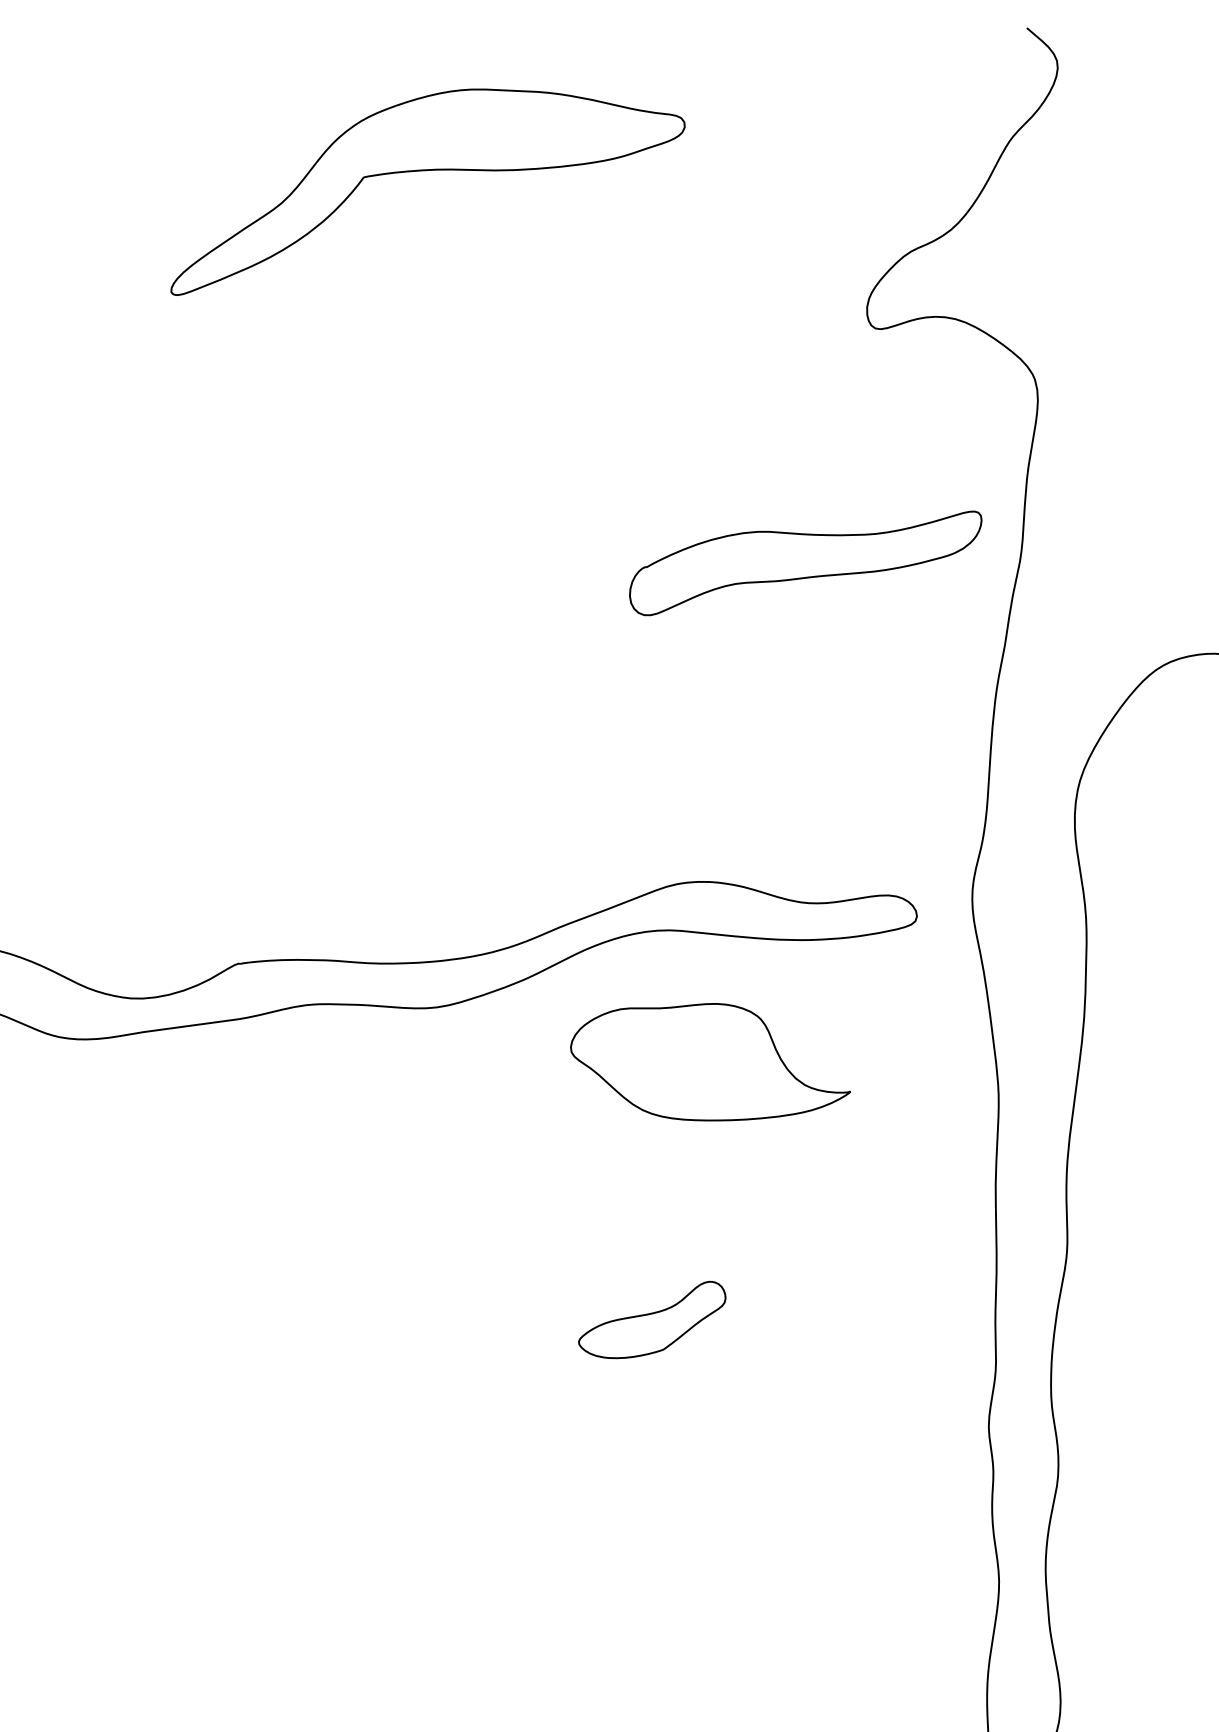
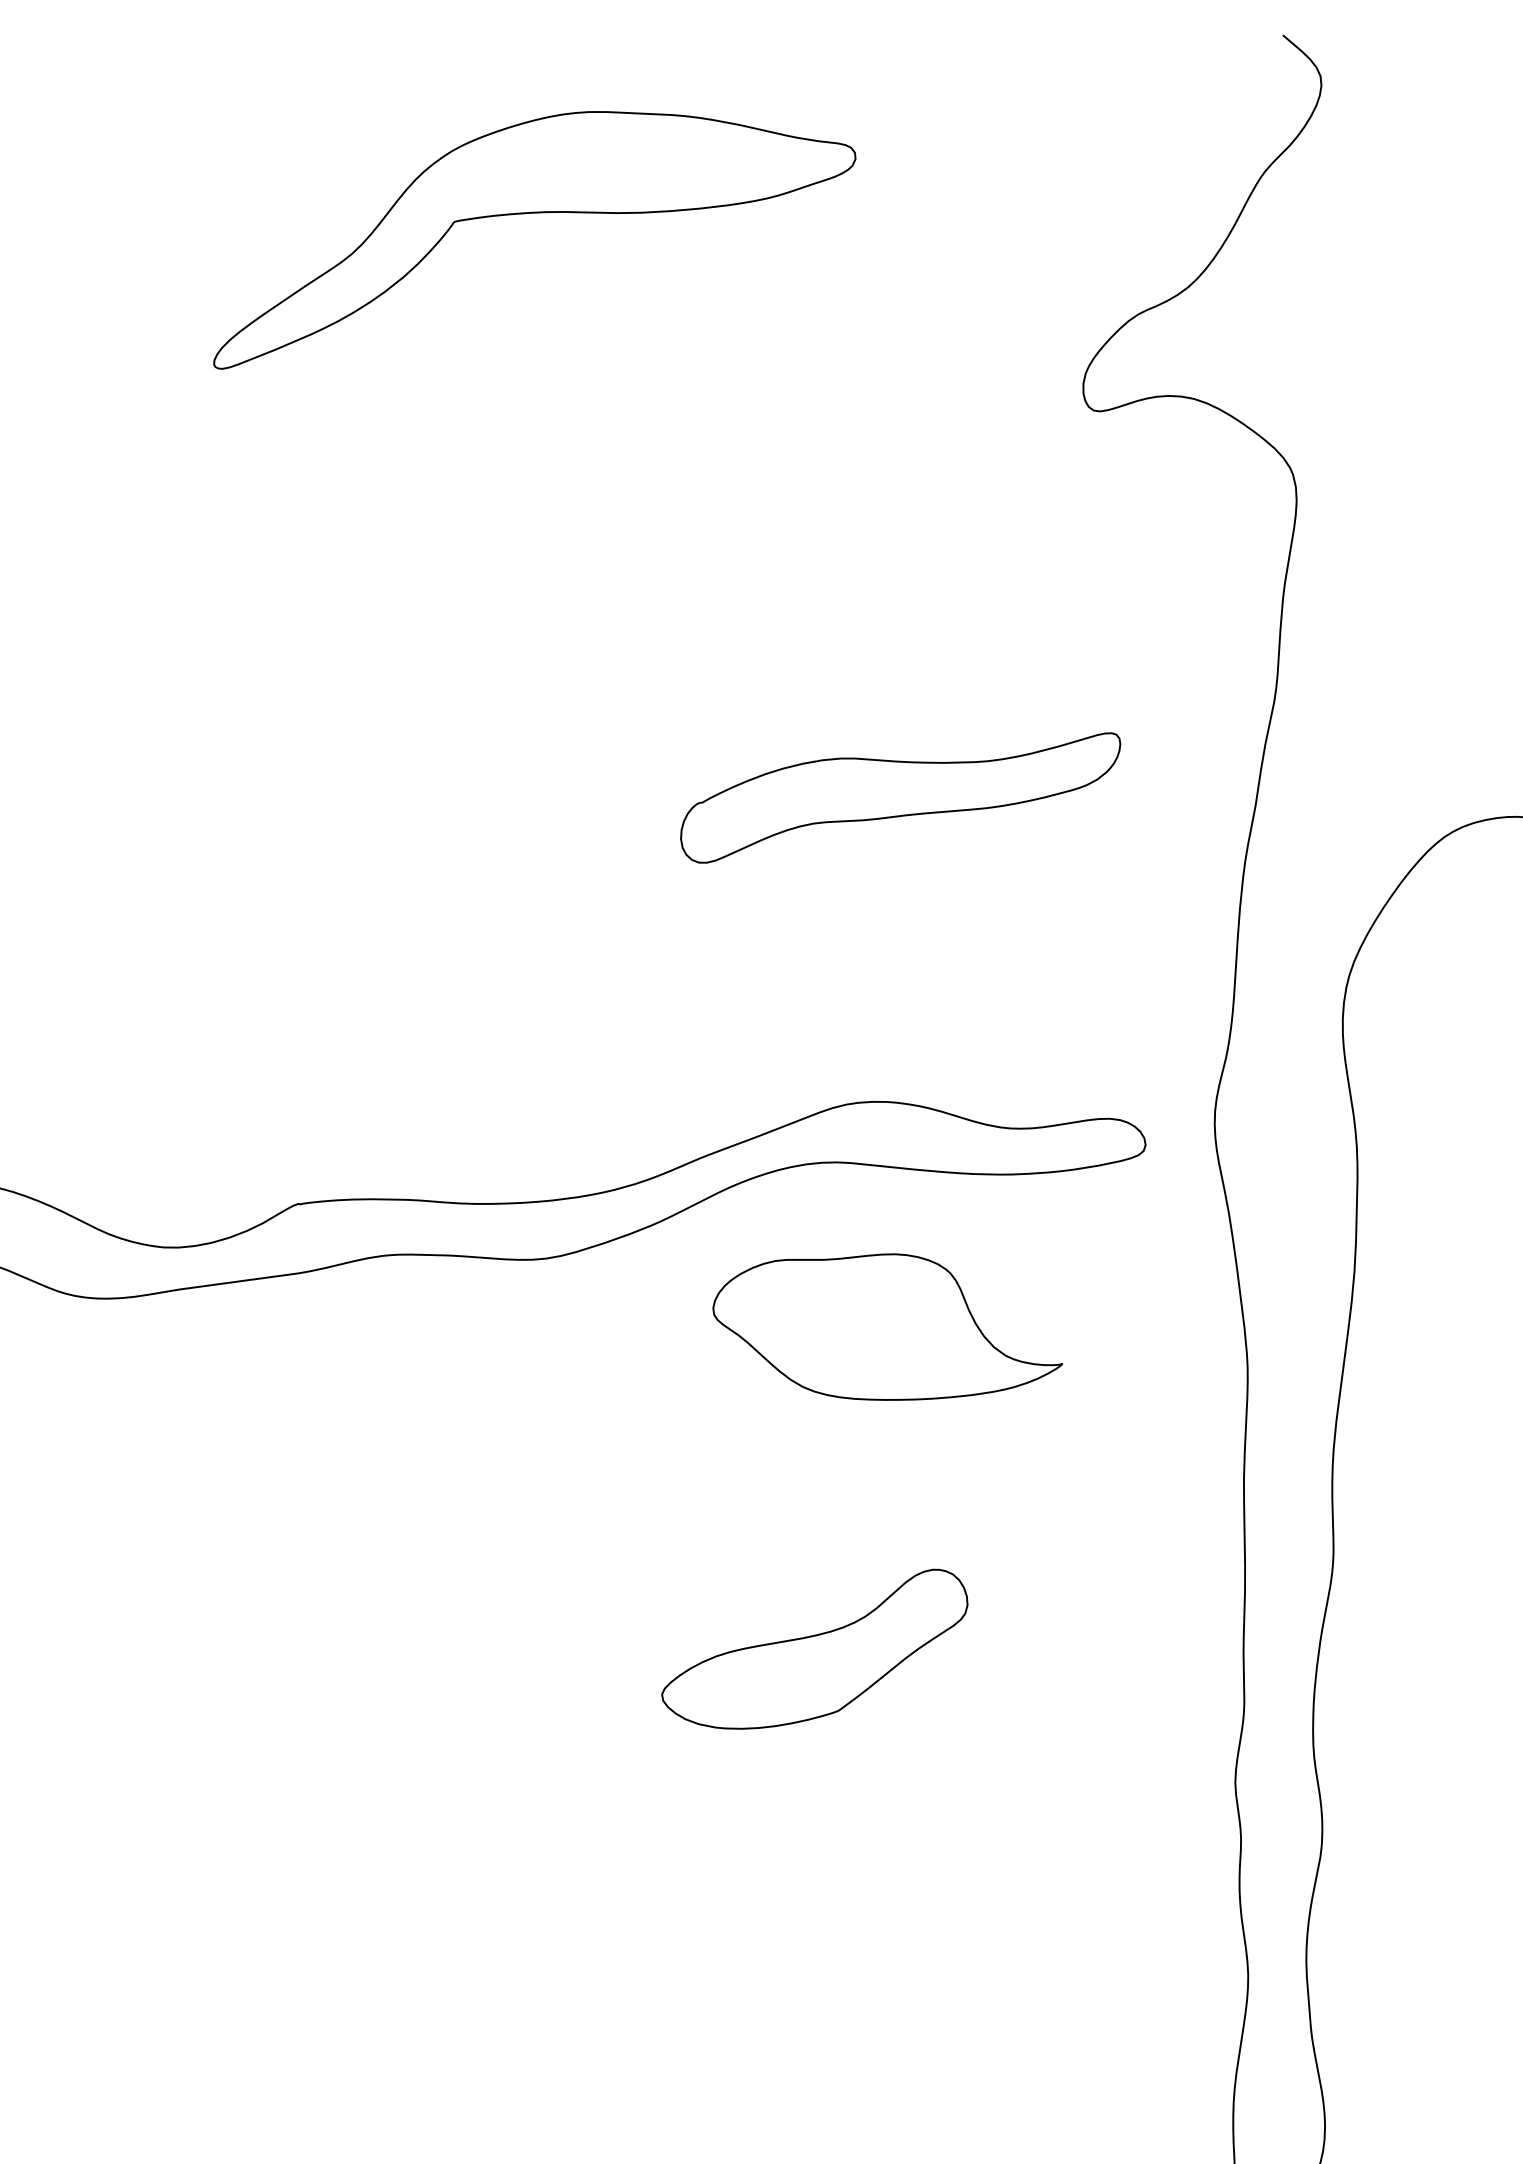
part: (805, 563) -> (900, 797), moved
part: (651, 1319) -> (814, 1648), size x1.67

